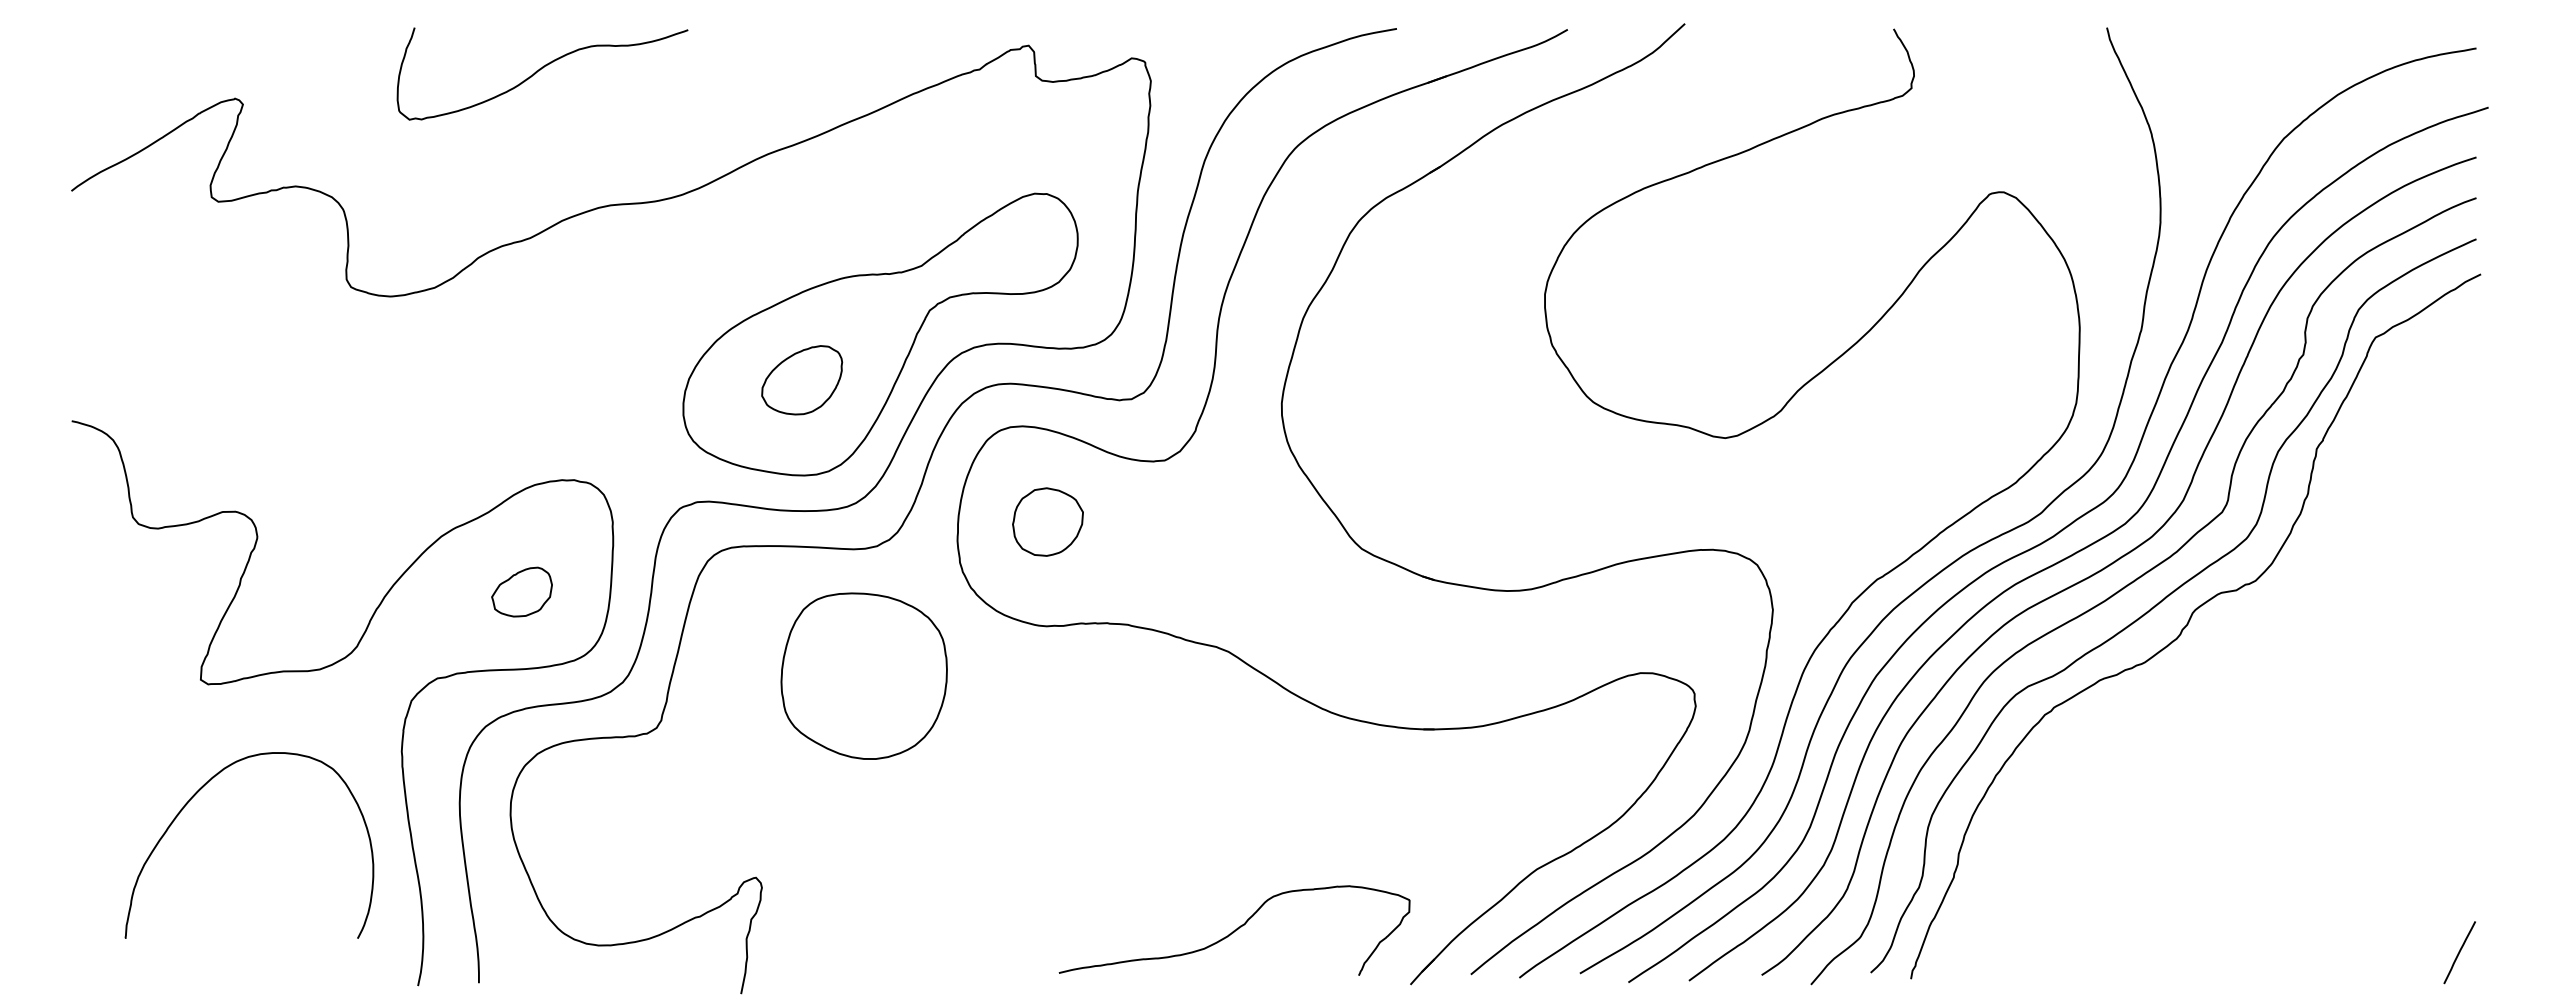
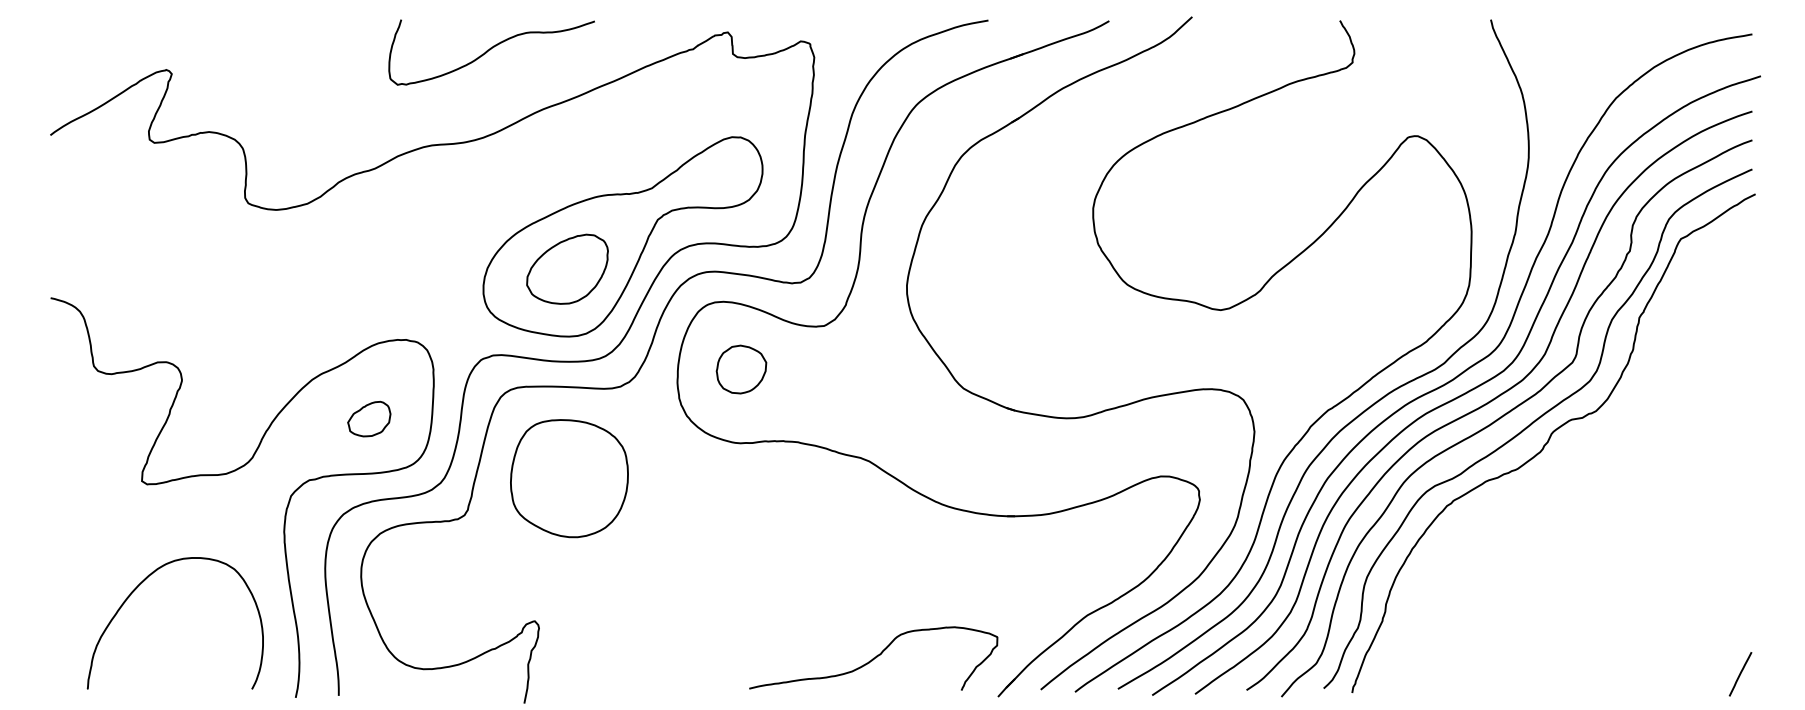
curve: (540, 71) -> (490, 50), moved
part: (802, 379) -> (567, 268), size x1.43
part: (864, 676) -> (569, 478), moved
curve: (197, 794) -> (138, 587), moved

